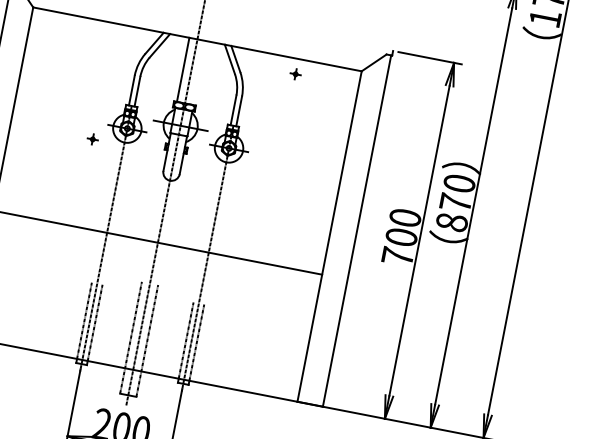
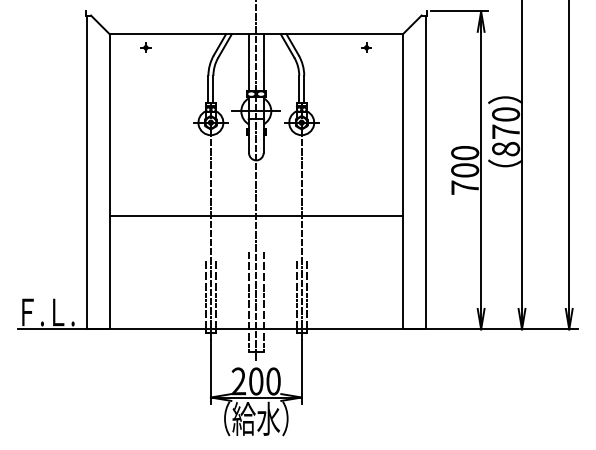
line: (199, 72) -> (263, 62), added
part: (295, 73) -> (366, 47), moved
part: (92, 139) -> (145, 47), moved

